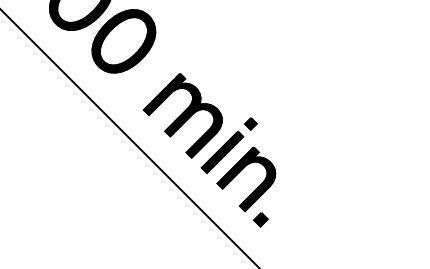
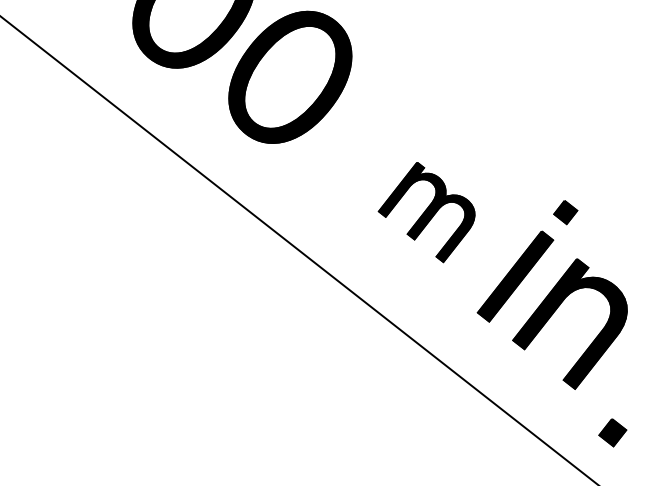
part: (182, 115) -> (426, 212), size x0.6
part: (260, 219) -> (611, 432), moved

